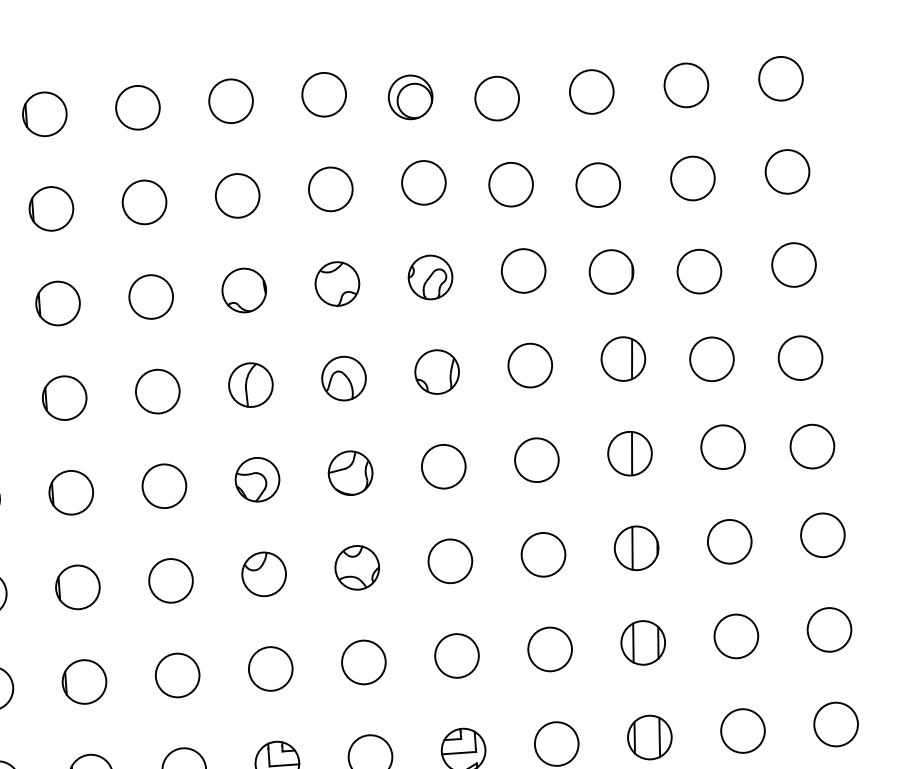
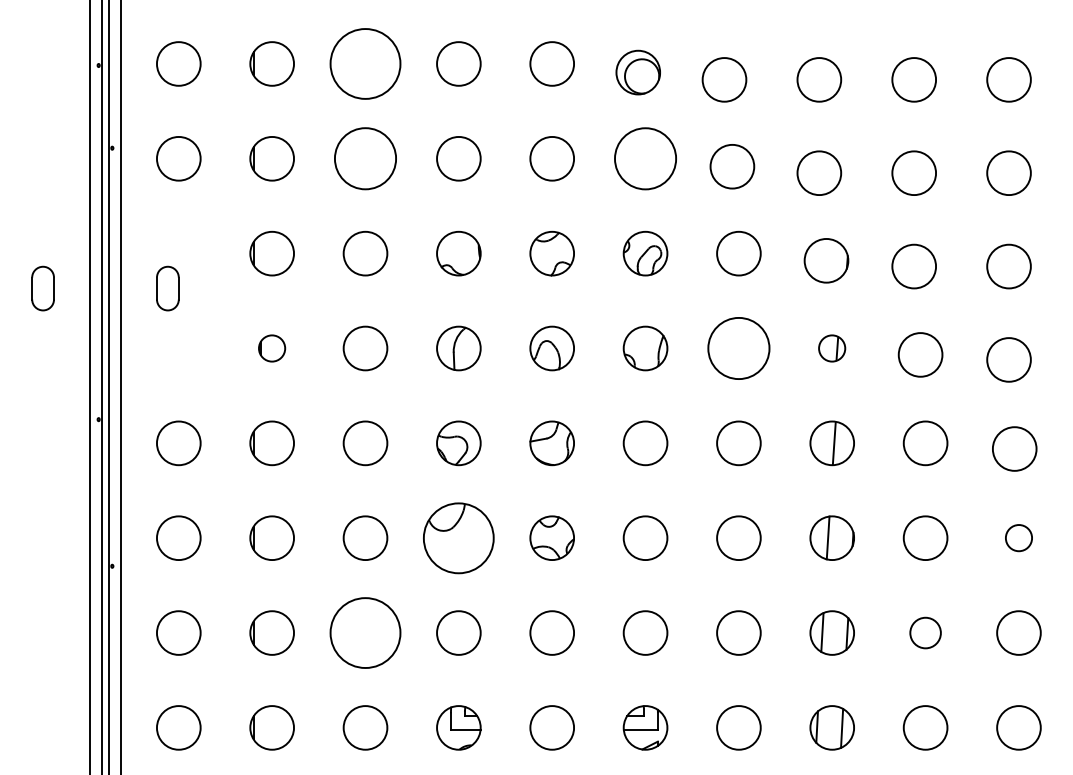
circle: (137, 107) -> (365, 63), size x1.6
circle: (423, 182) -> (645, 158), size x1.4
circle: (144, 202) -> (365, 158), size x1.4
part: (622, 359) -> (831, 348), size x0.6
circle: (529, 365) -> (738, 348), size x1.4
part: (64, 398) -> (271, 348), size x0.6
circle: (822, 534) -> (1018, 537), size x0.6
part: (263, 573) -> (458, 537), size x1.6
circle: (736, 635) -> (925, 632), size x0.7
circle: (177, 674) -> (365, 632), size x1.6

